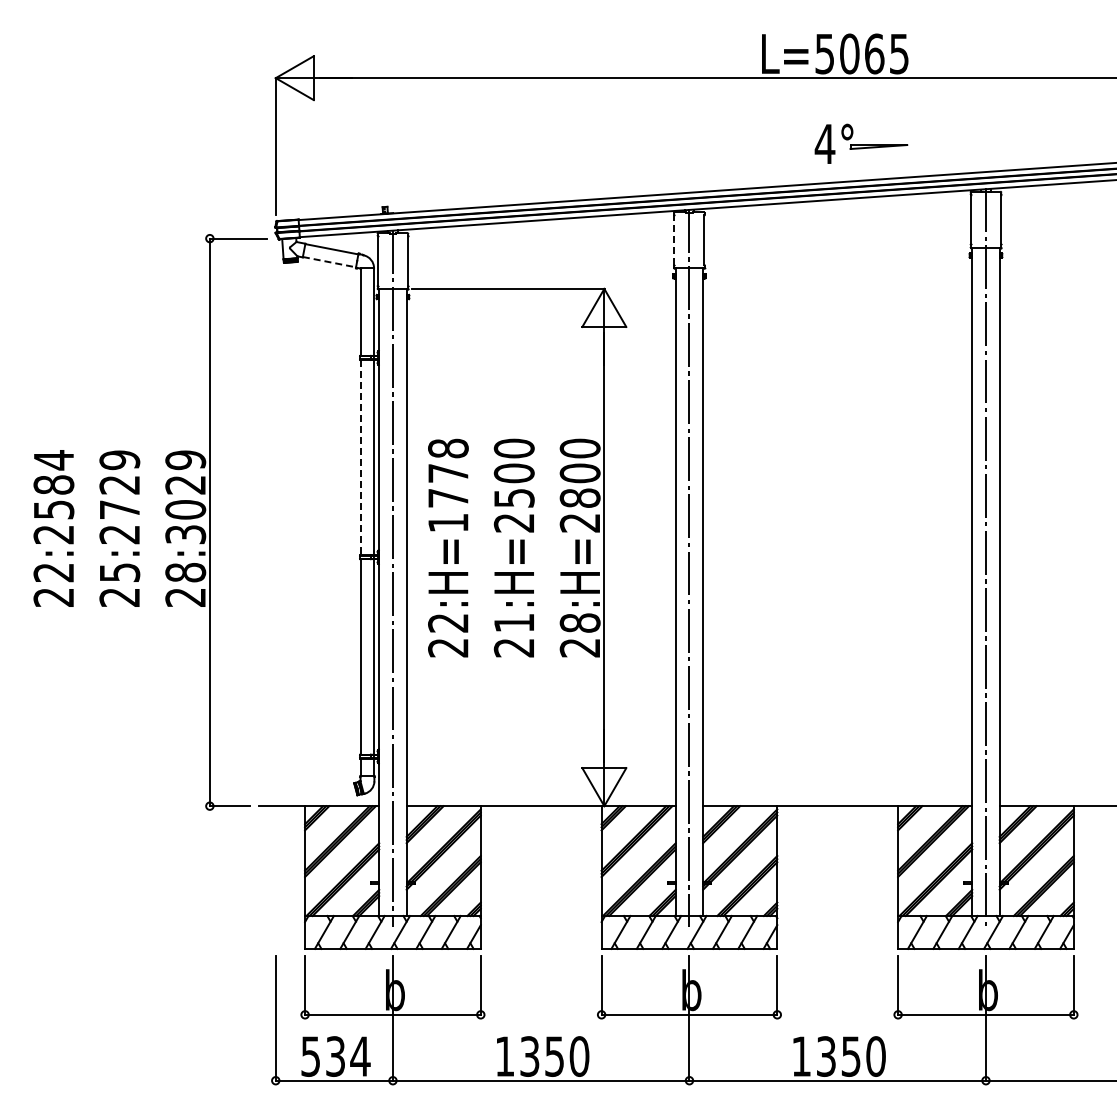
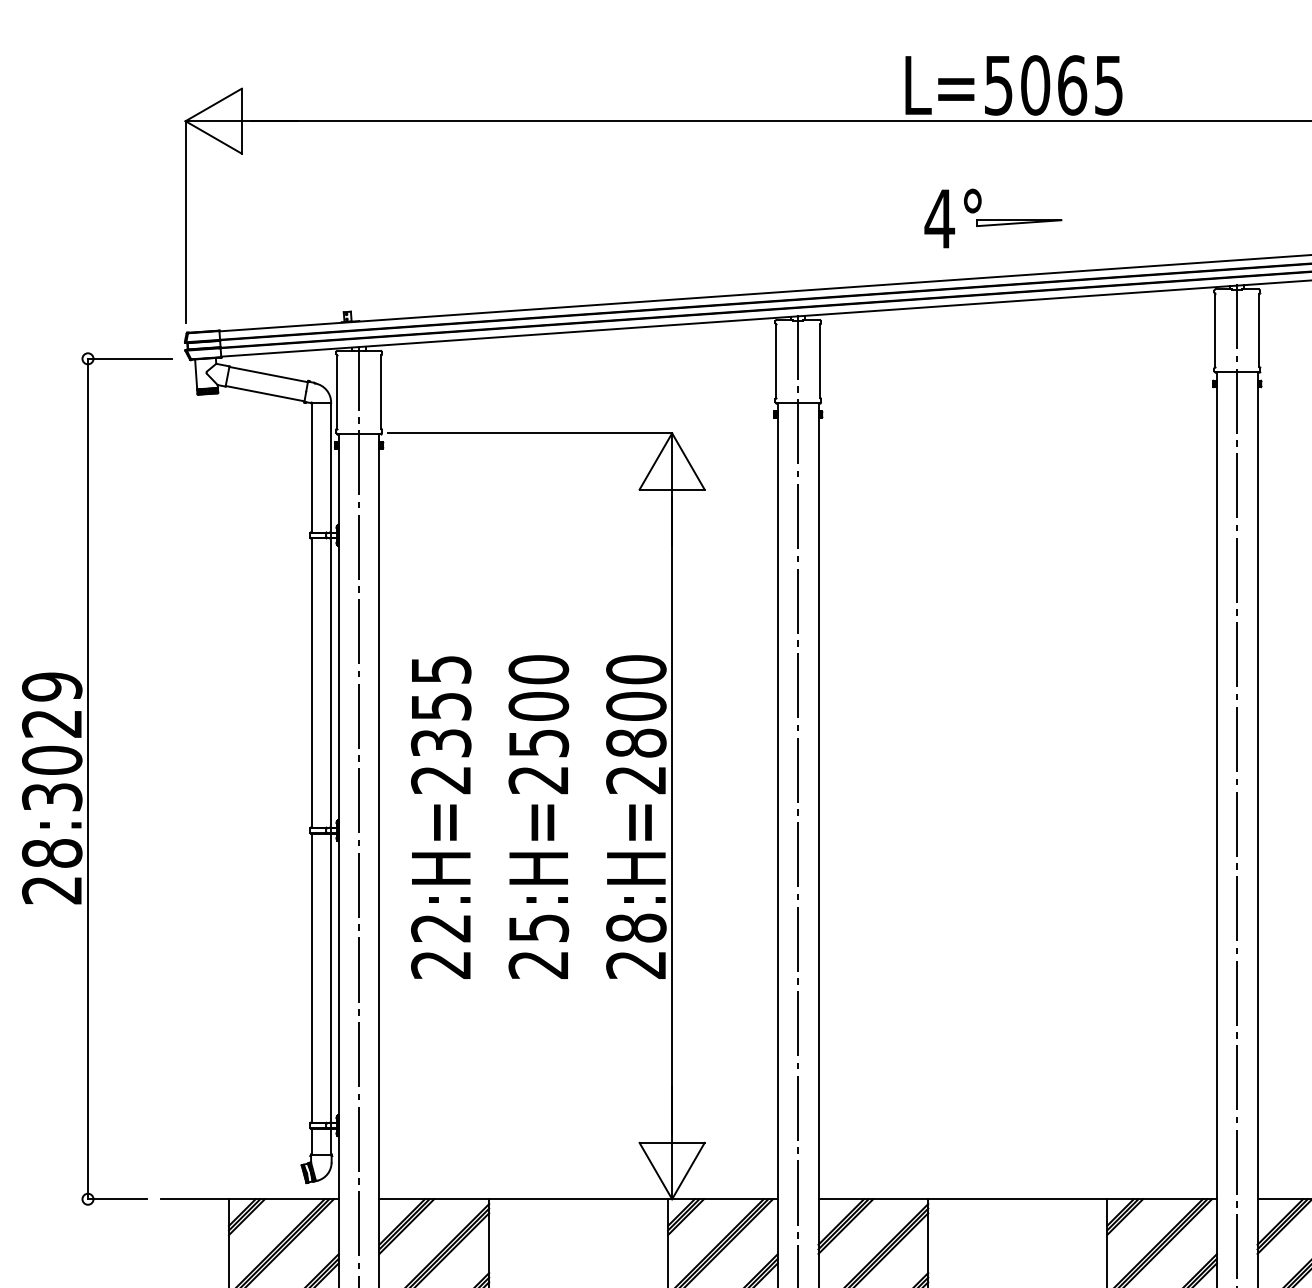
part: (861, 143) -> (993, 217), moved
line: (674, 240) -> (776, 361), dashed -> solid
line: (329, 262) -> (265, 394), dashed -> solid
line: (360, 457) -> (311, 682), dashed -> solid
text: (448, 485) -> (441, 724), 22:H=1778 -> 22:H=2355
text: (514, 623) -> (539, 928), 21:H=2500 -> 25:H=2500

